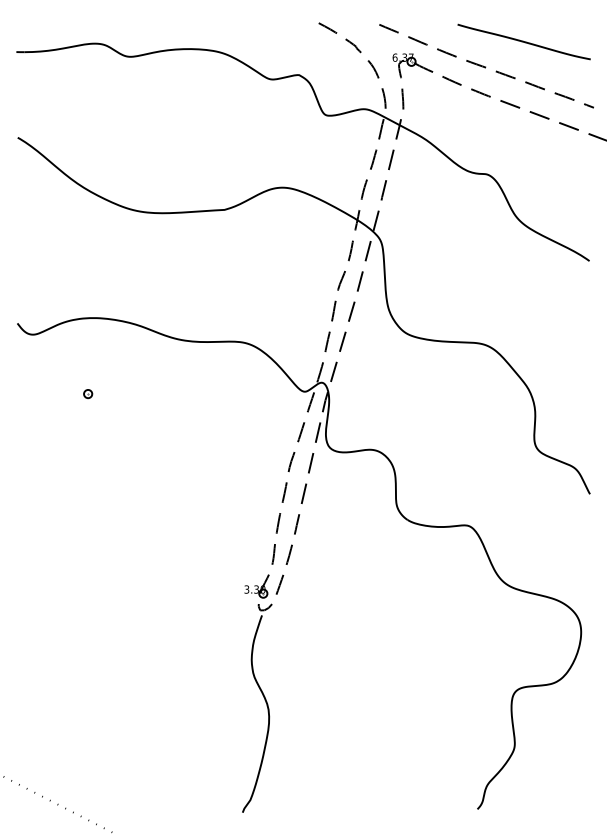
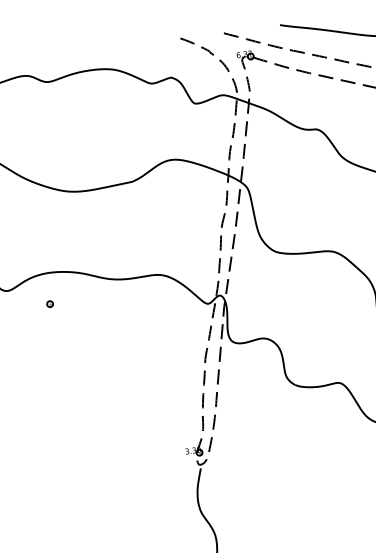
part: (88, 394) -> (50, 304), moved

